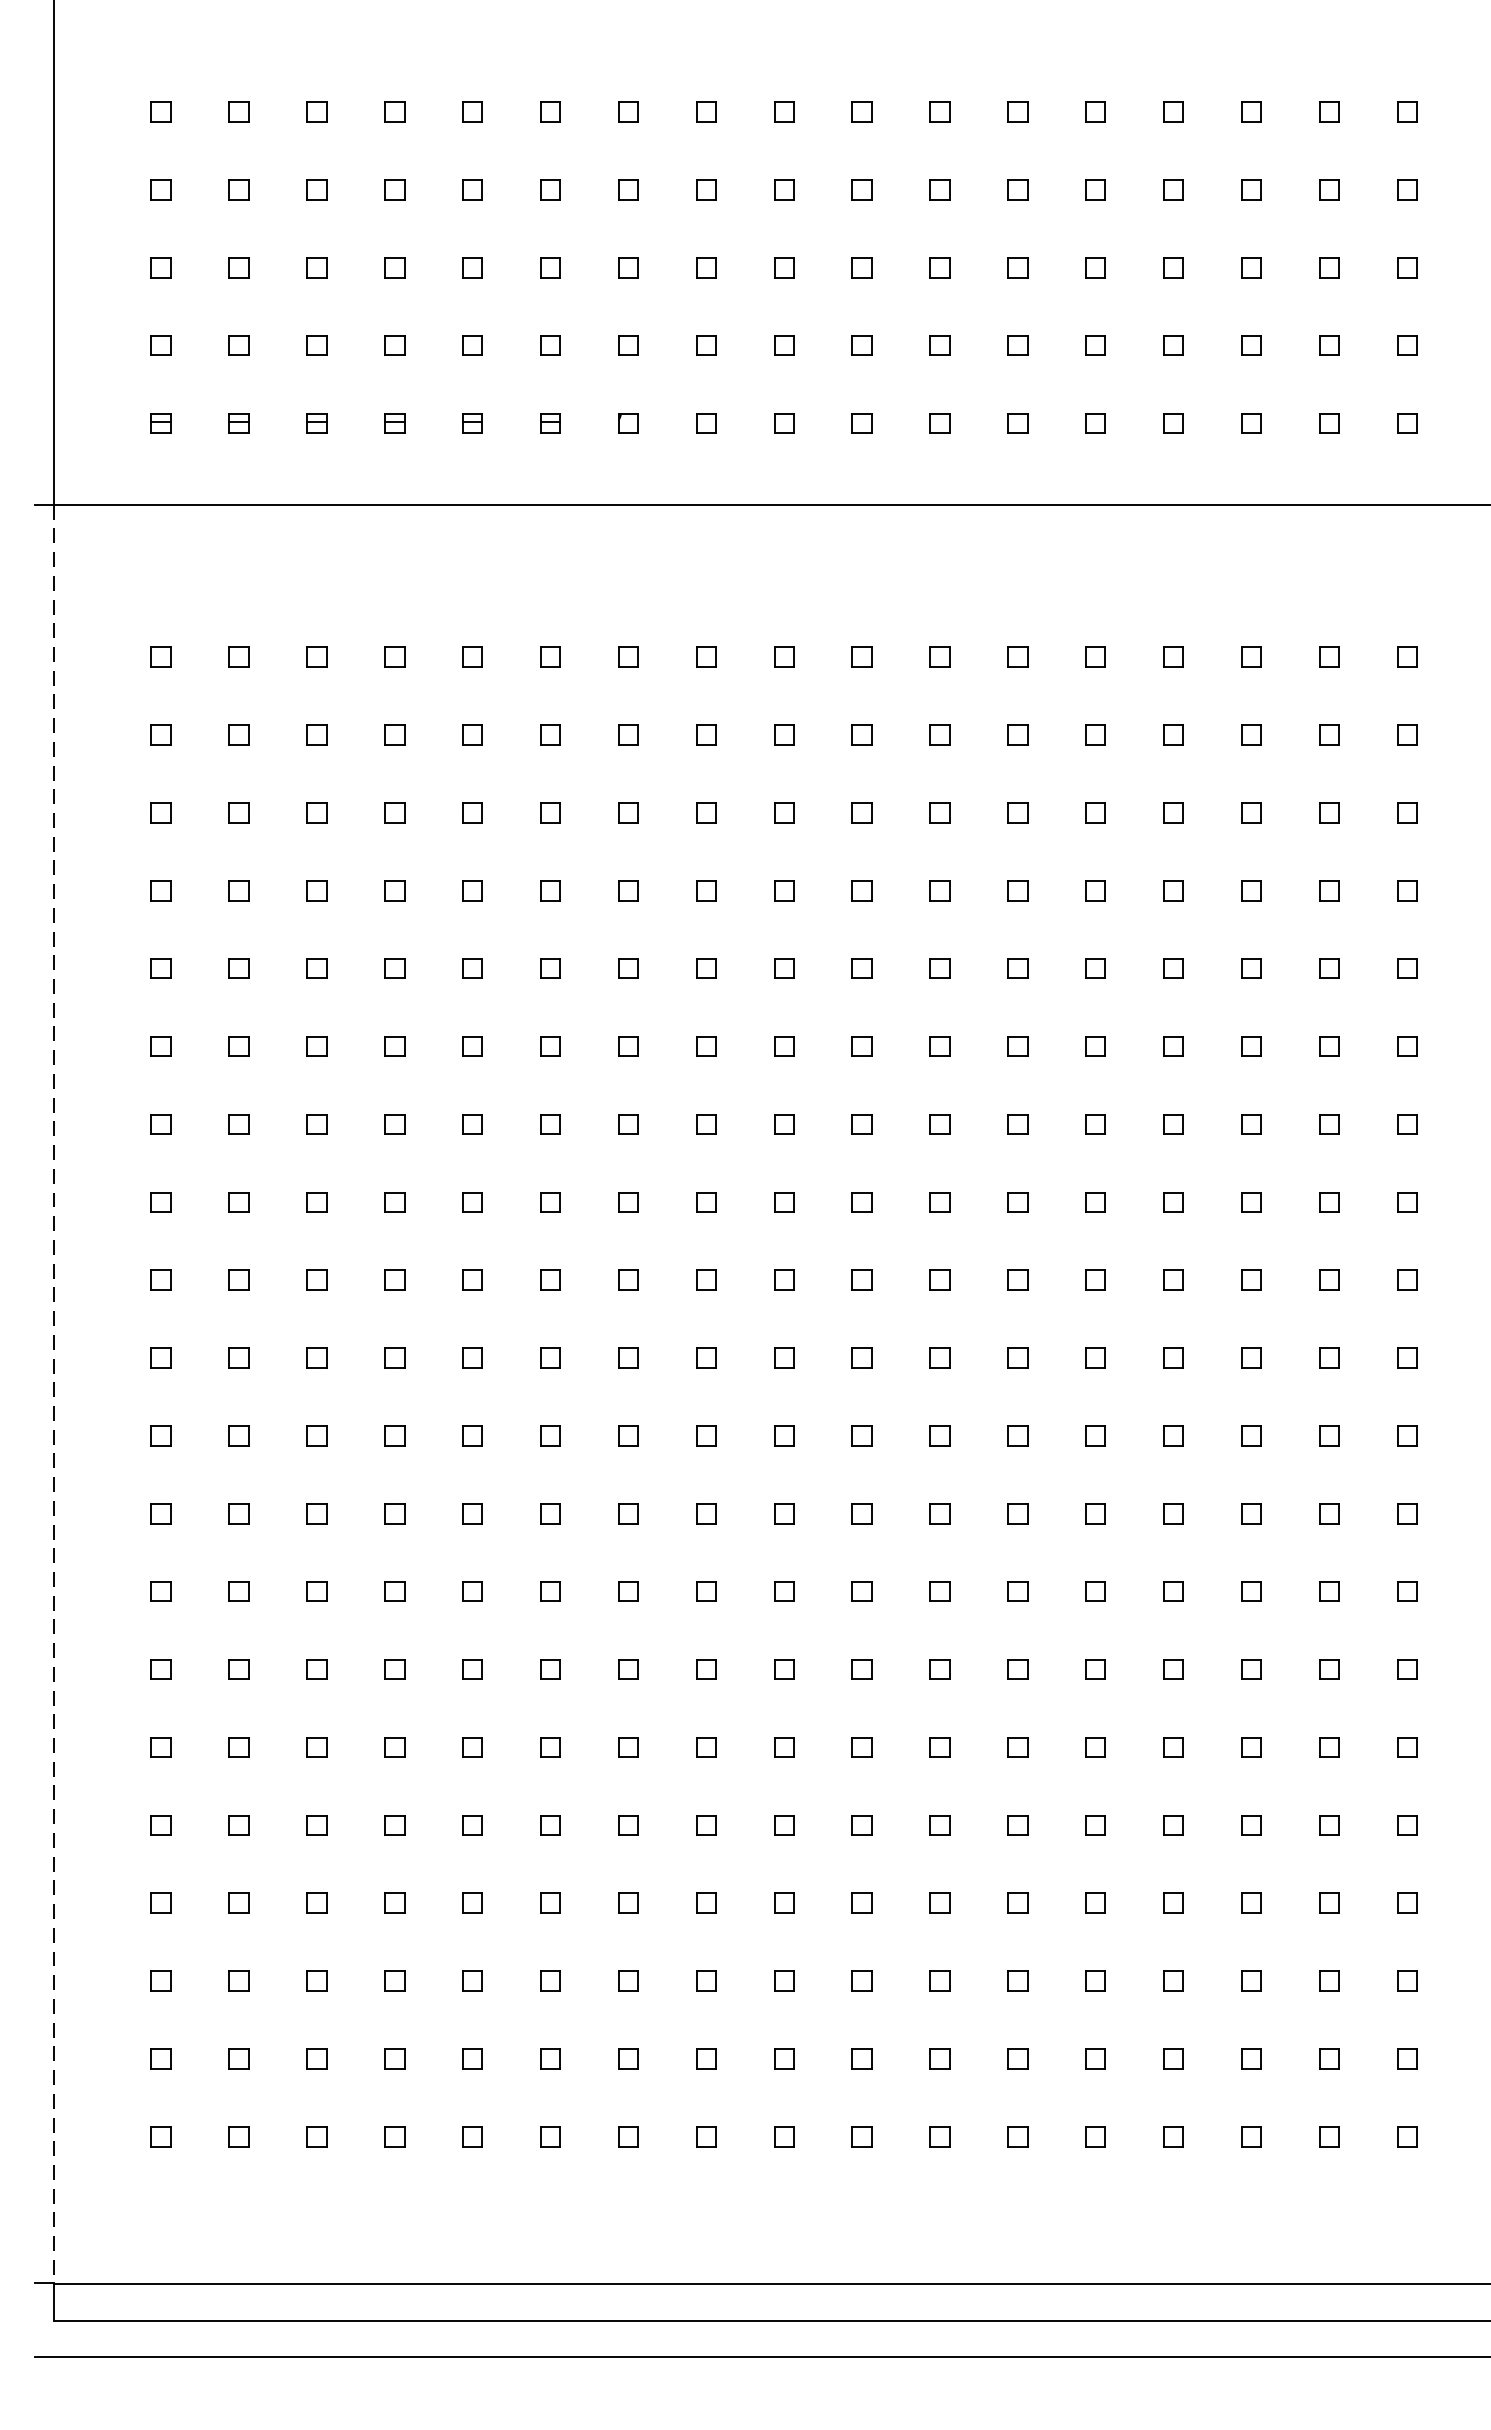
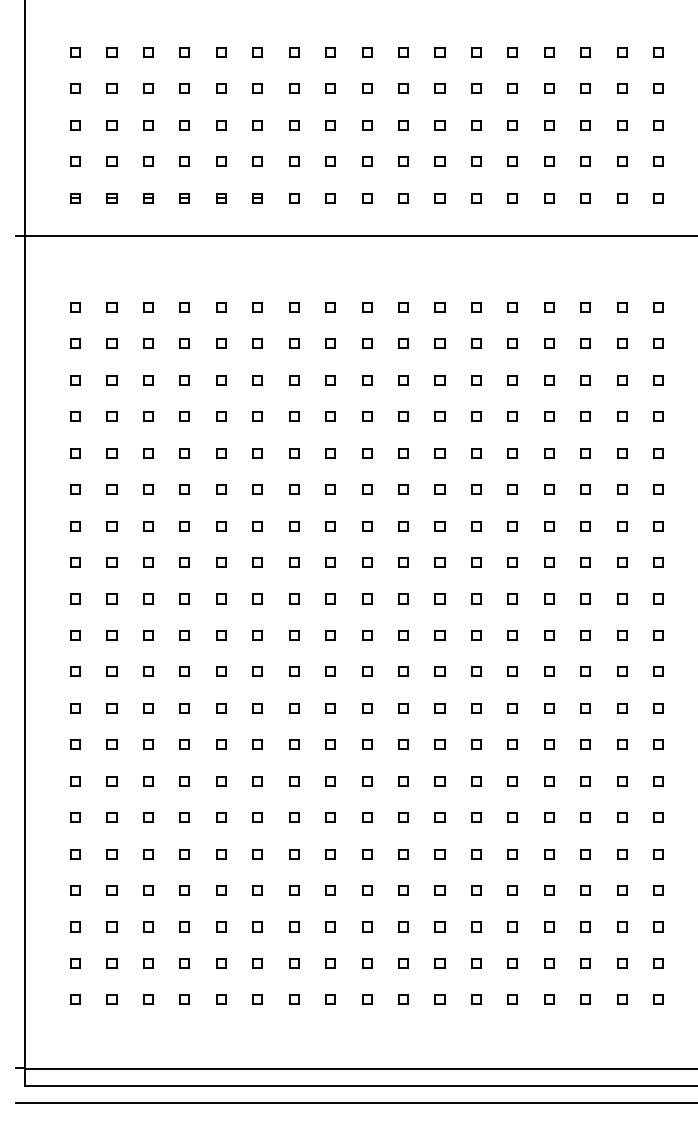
line: (54, 1394) -> (25, 652), dashed -> solid

